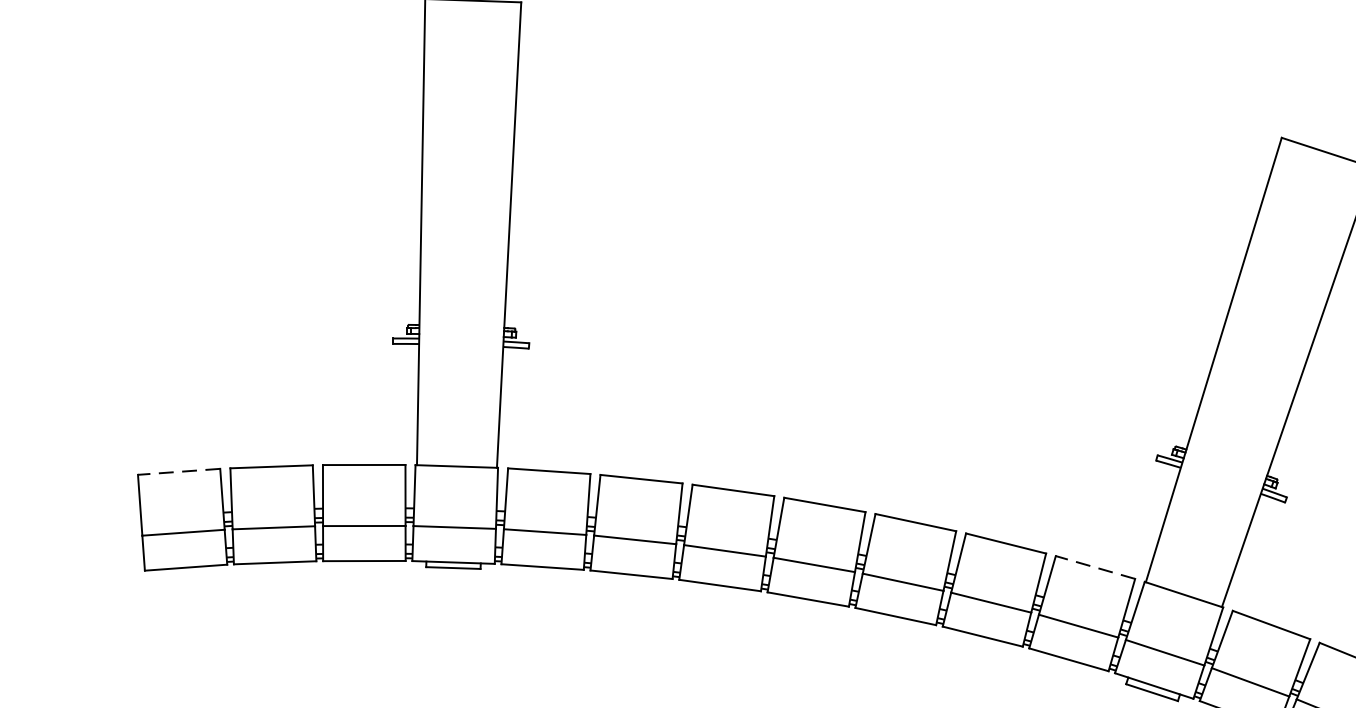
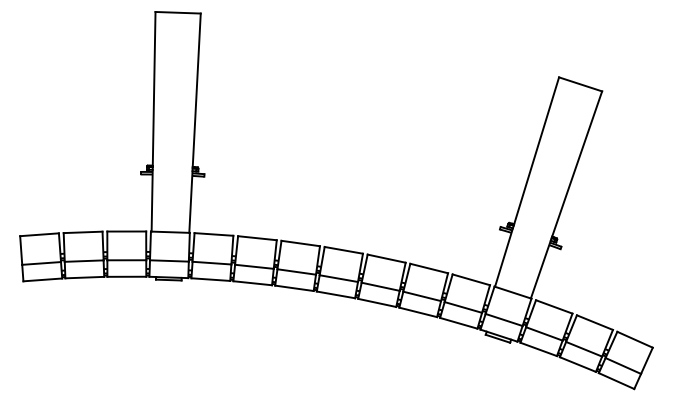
line: (179, 471) -> (39, 234), dashed -> solid
line: (1093, 566) -> (470, 279), dashed -> solid

